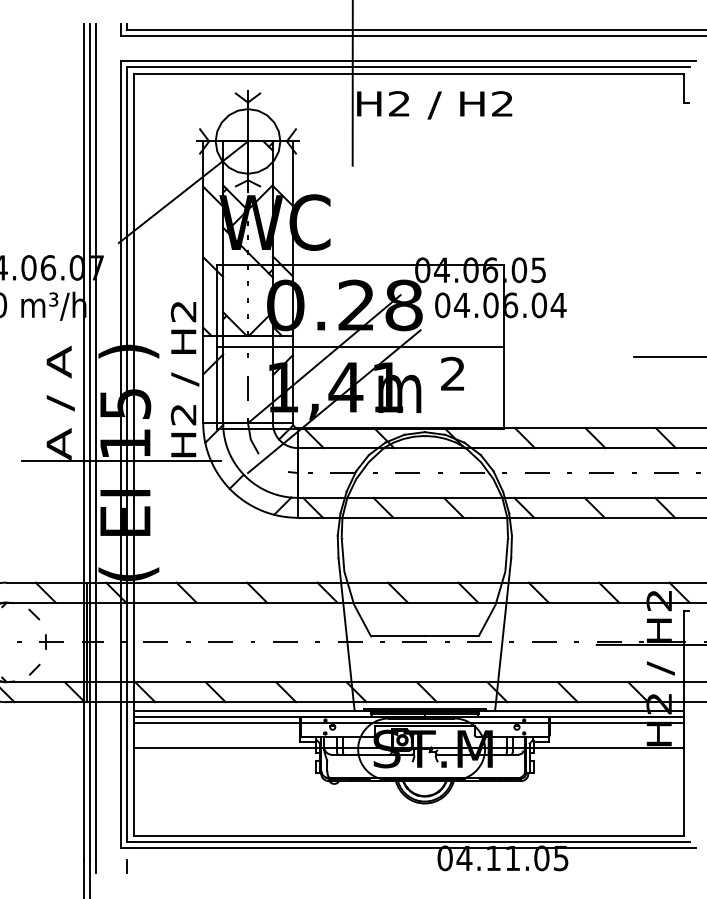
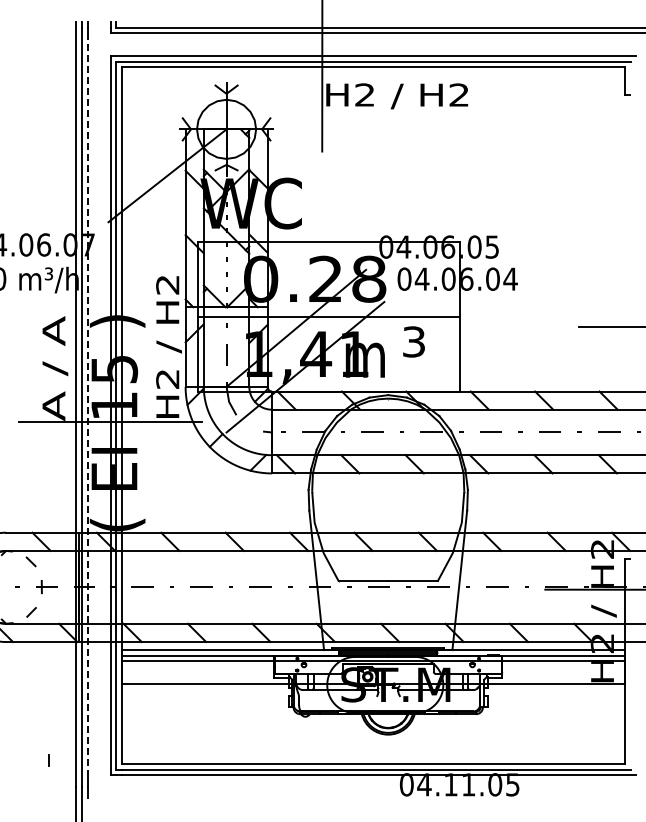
text: (452, 373) -> (413, 341), 2 -> 3
line: (95, 442) -> (87, 404), solid -> dashed
line: (126, 866) -> (48, 760), moved

